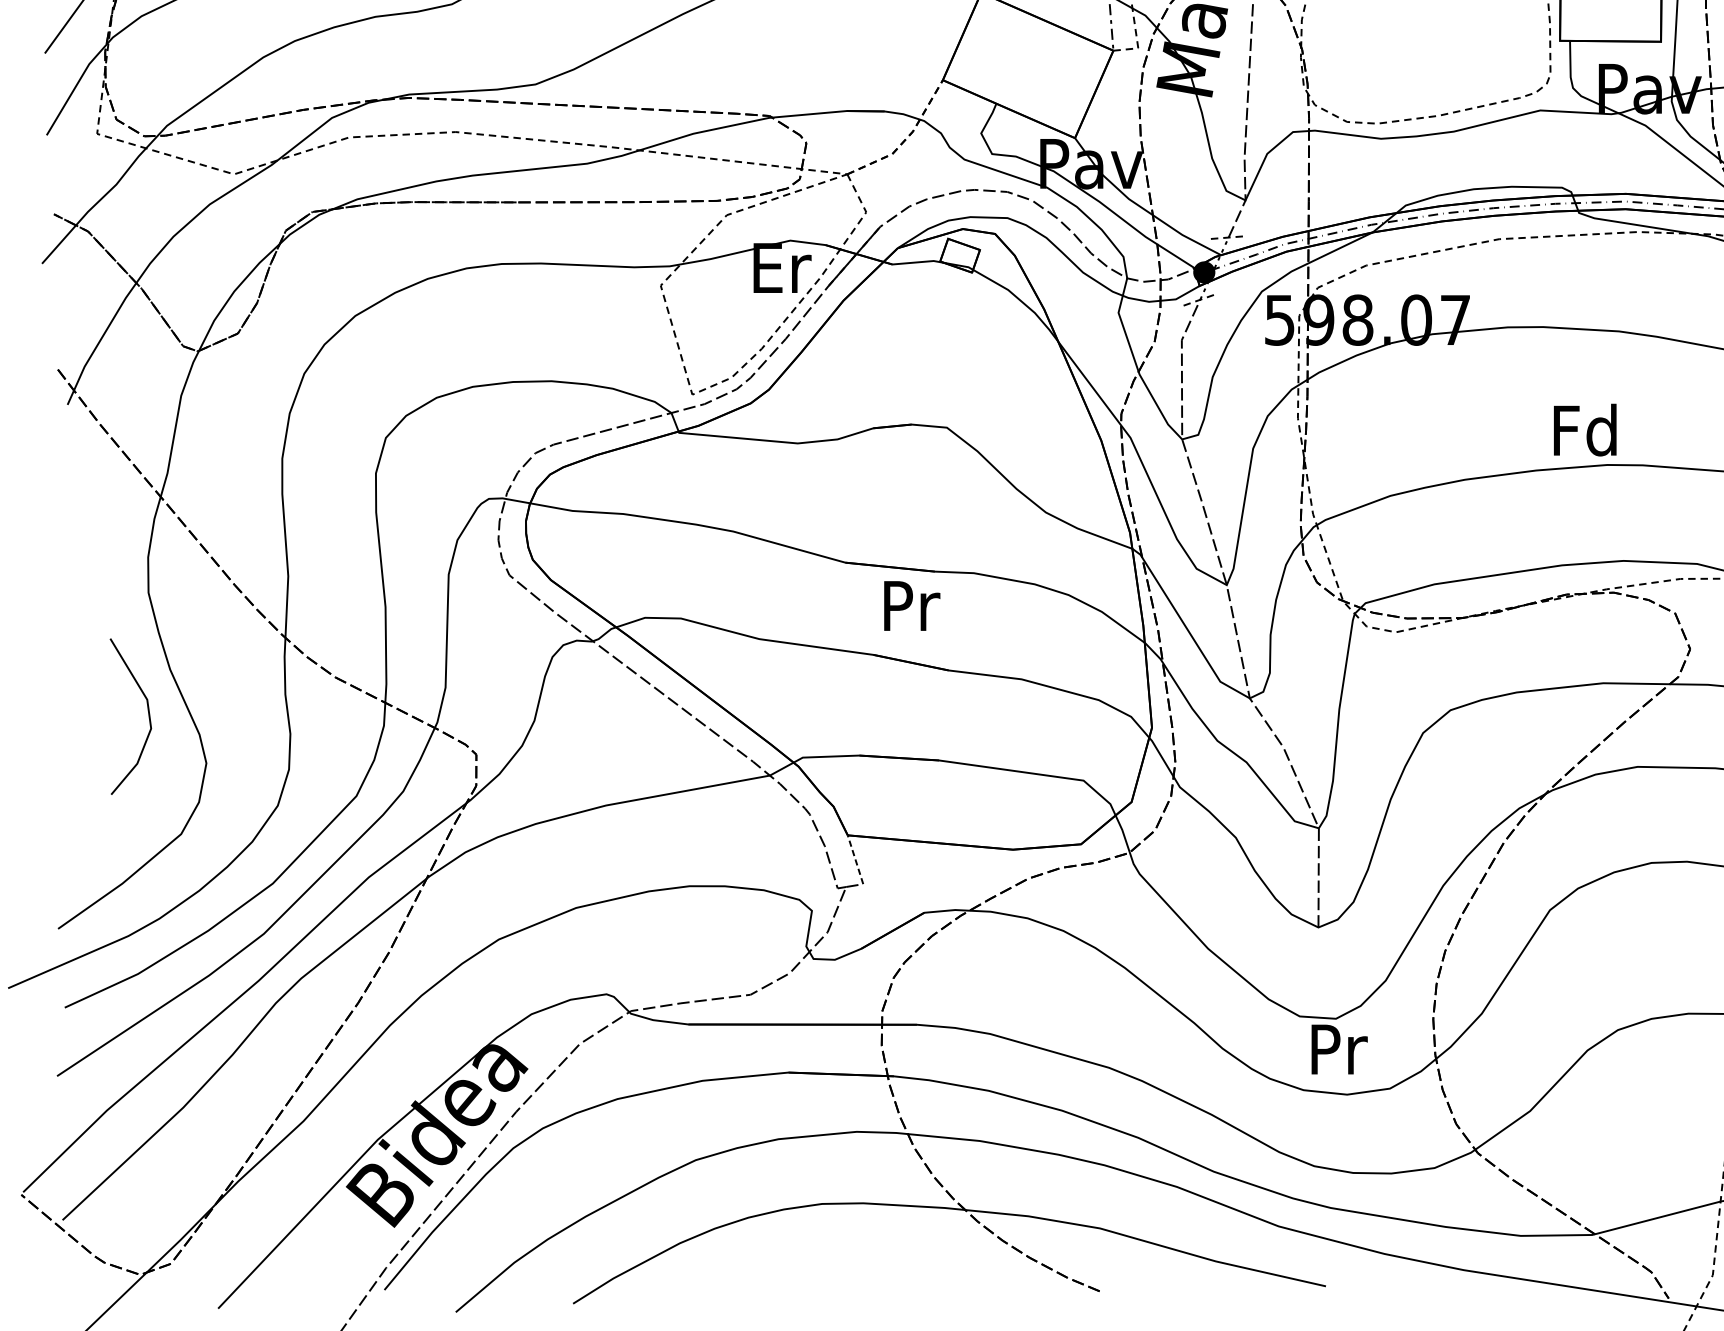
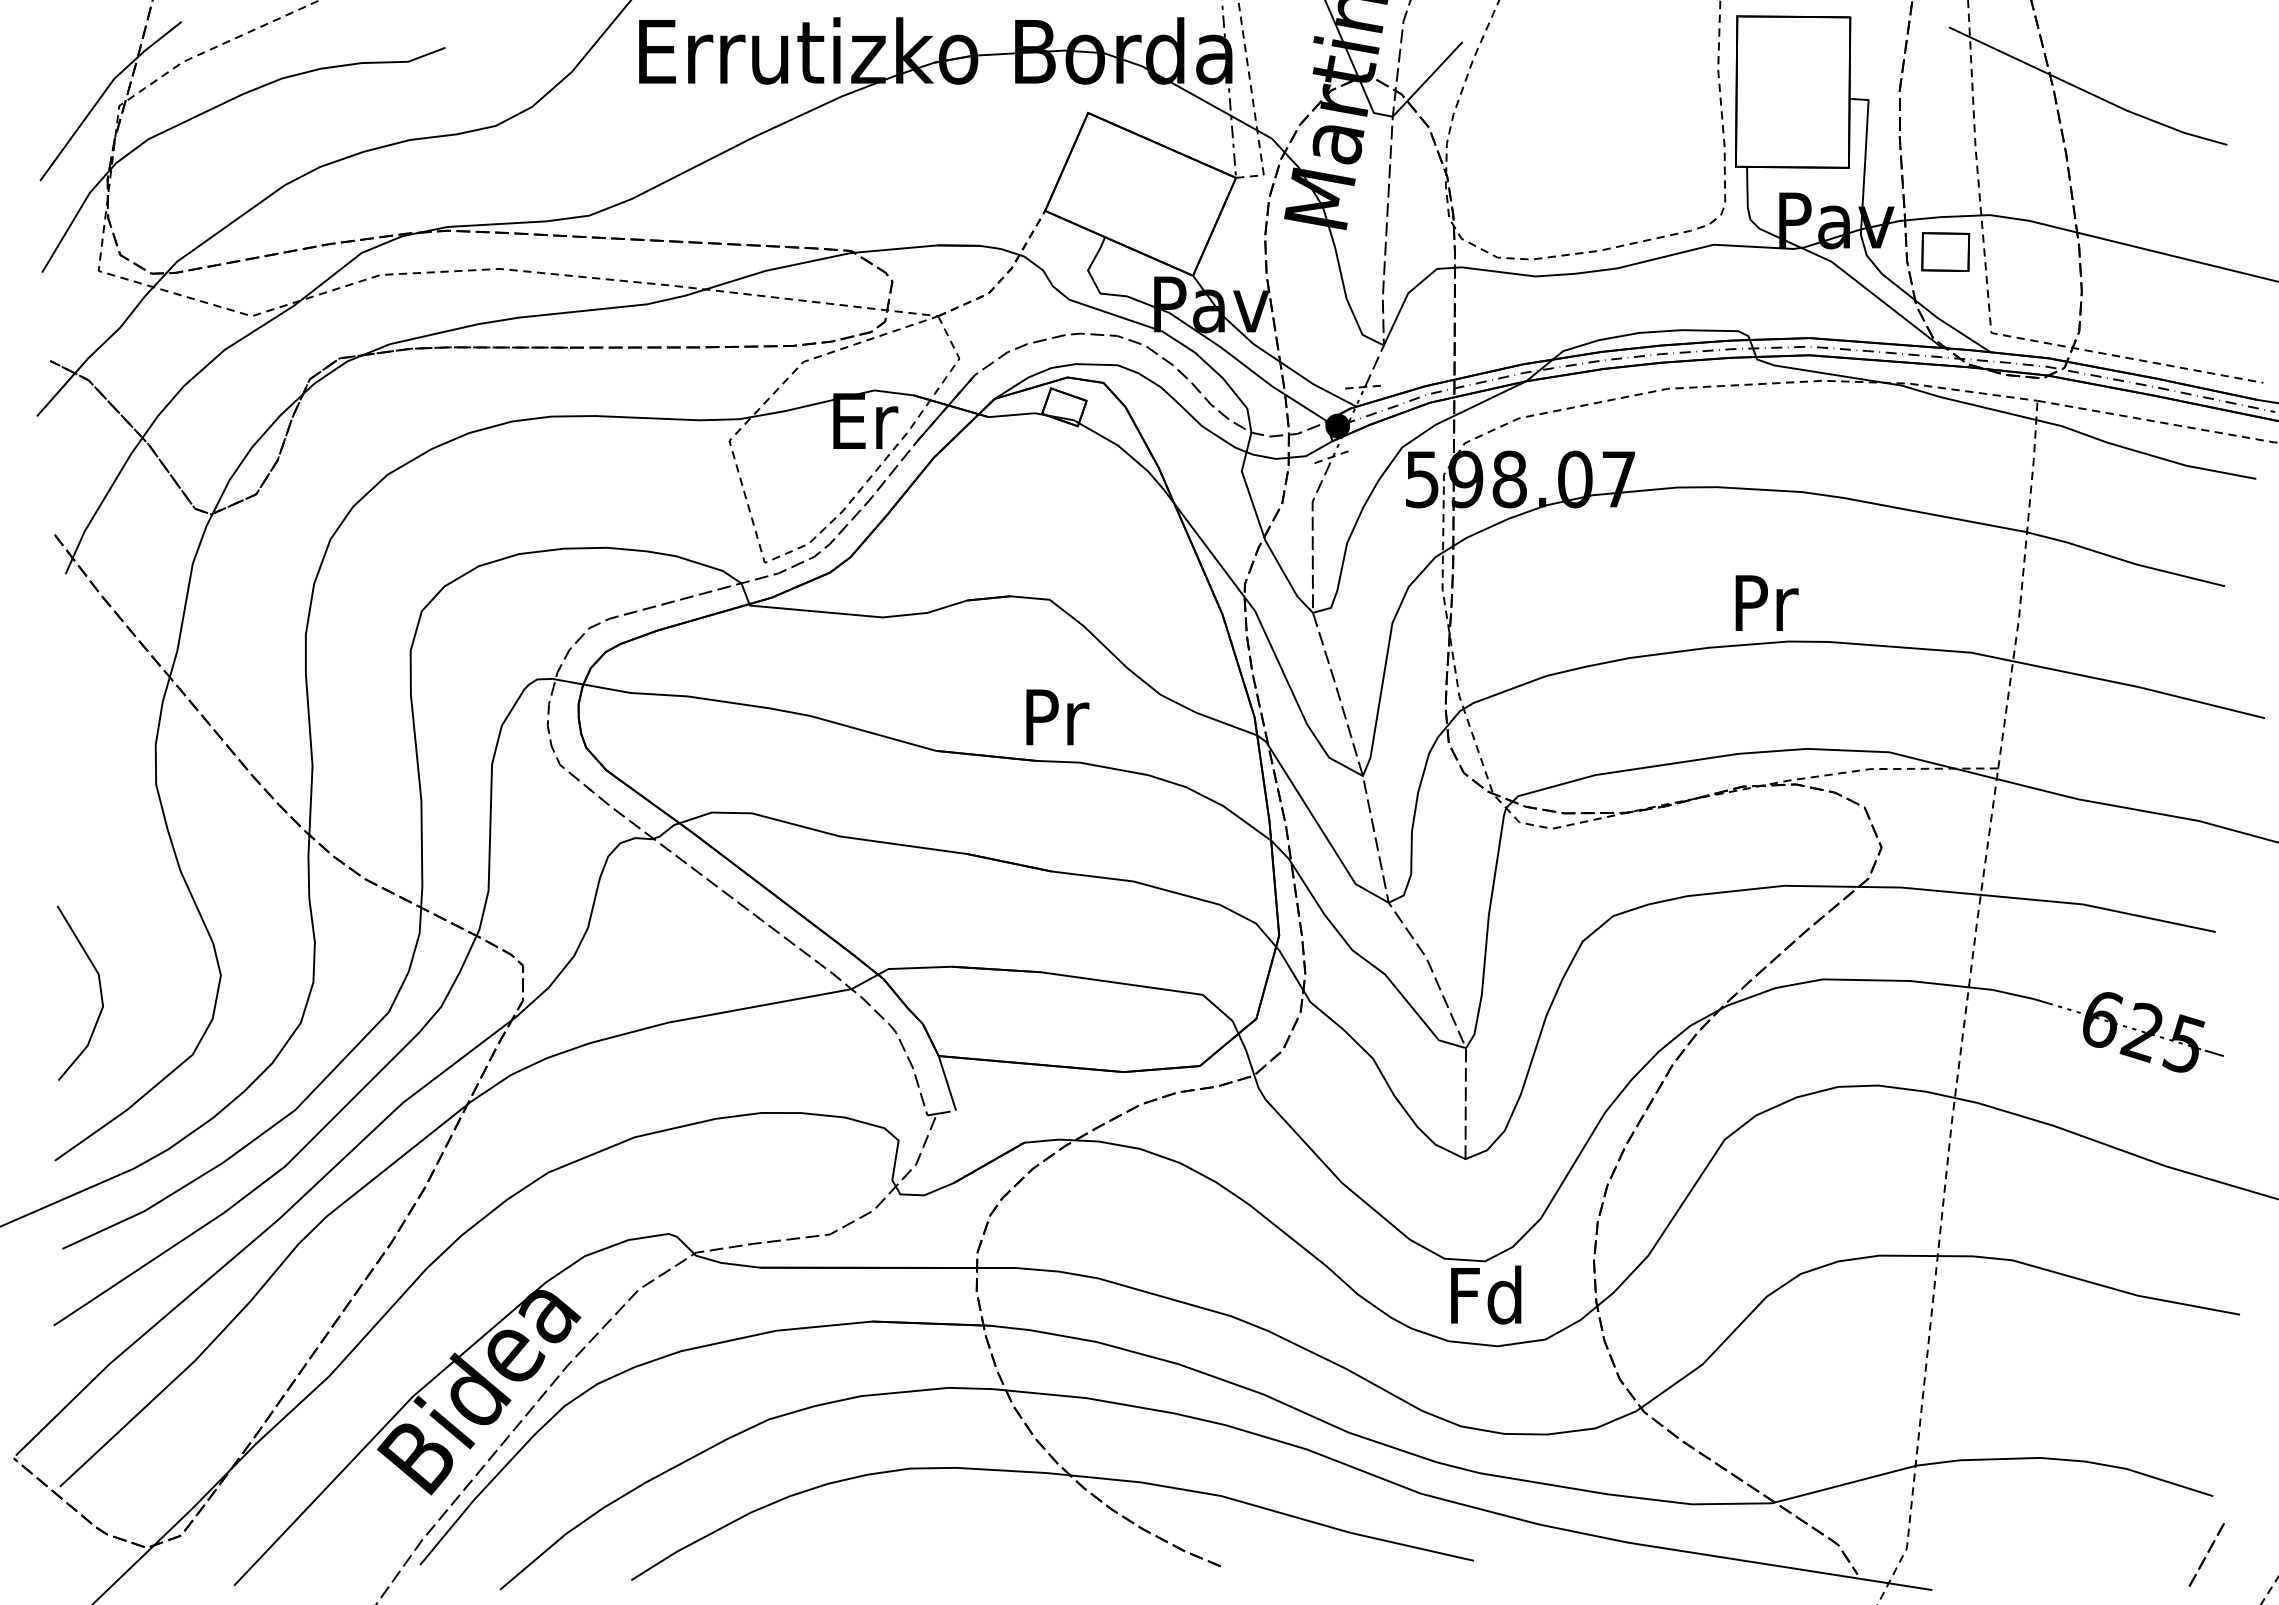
text: (1585, 430) -> (1764, 602), Fd -> Pr
text: (911, 606) -> (1057, 717), moved
line: (147, 713) -> (99, 989), moved
line: (855, 859) -> (947, 1083), dashed -> solid
text: (1337, 1048) -> (1486, 1294), Pr -> Fd

